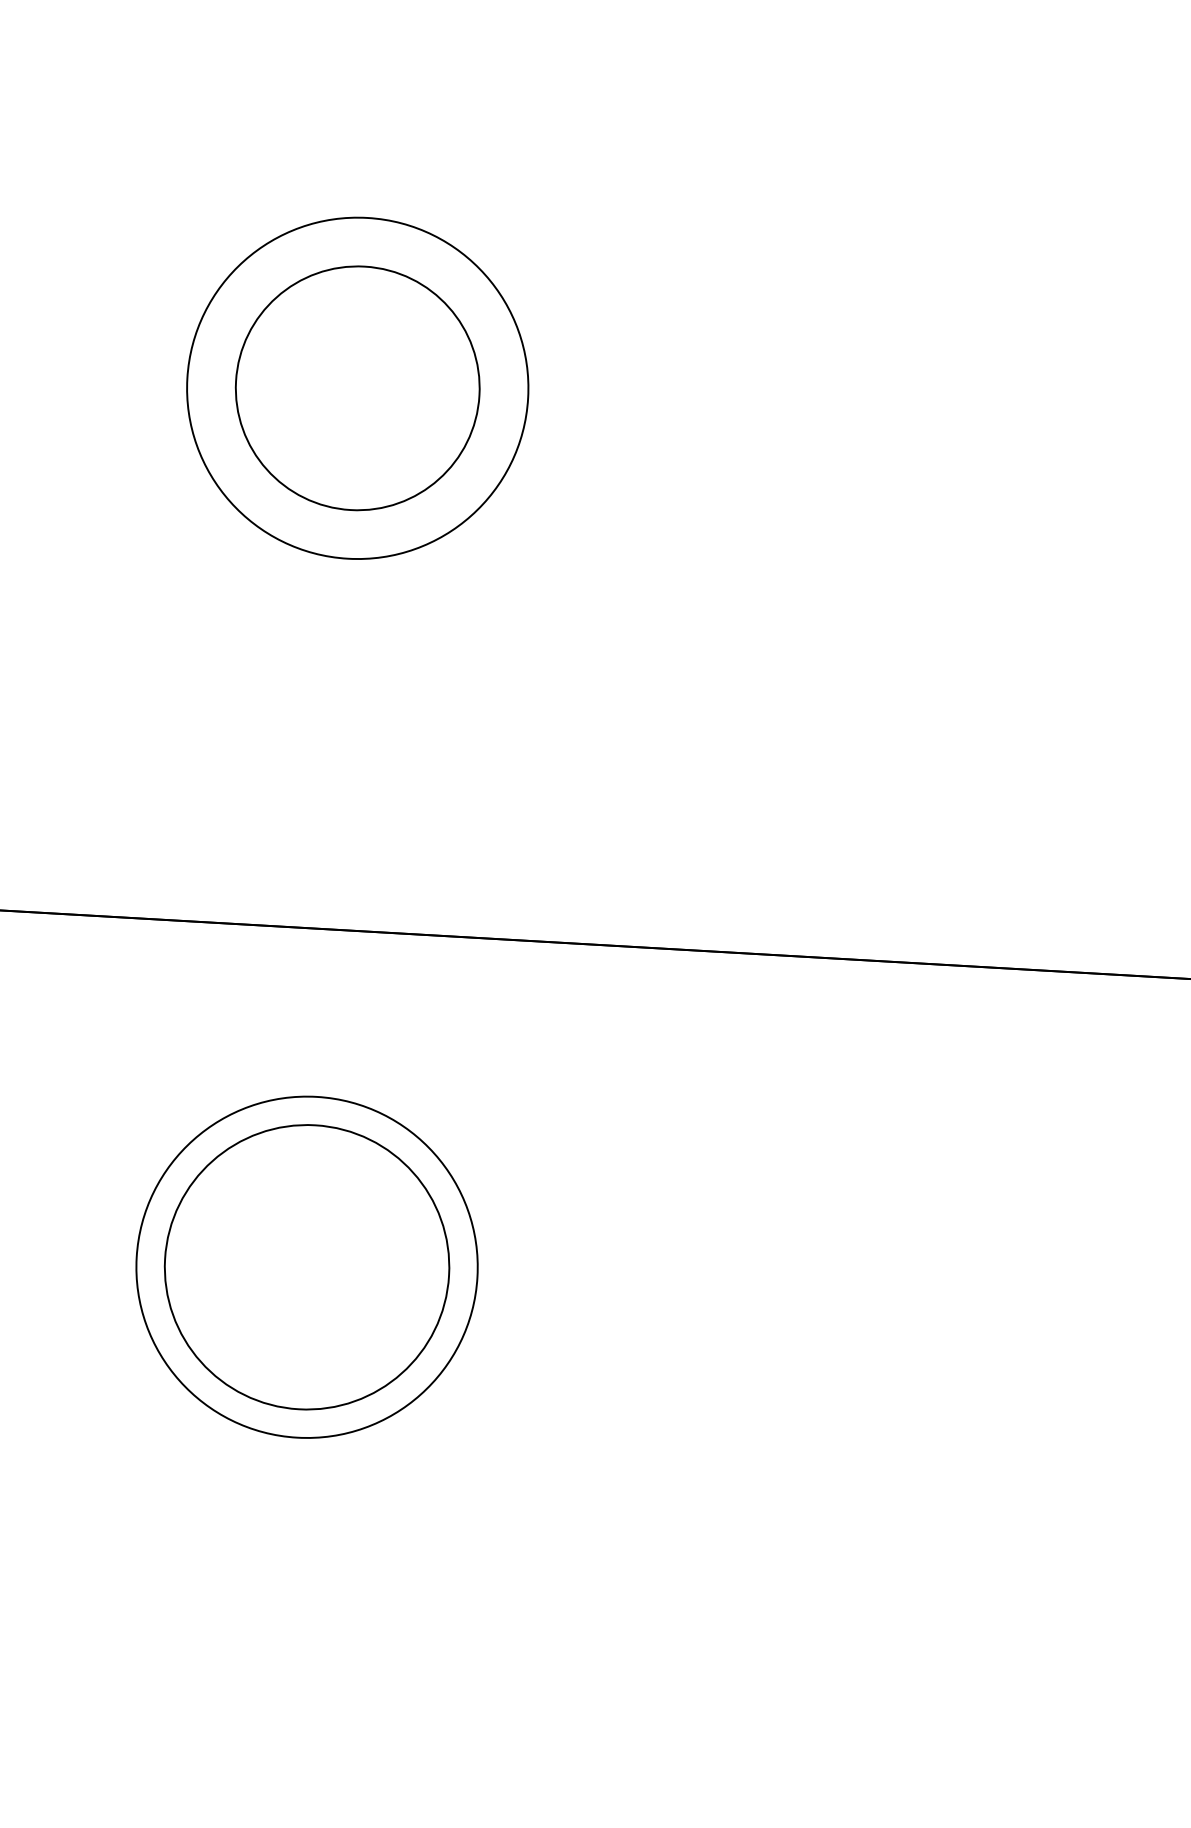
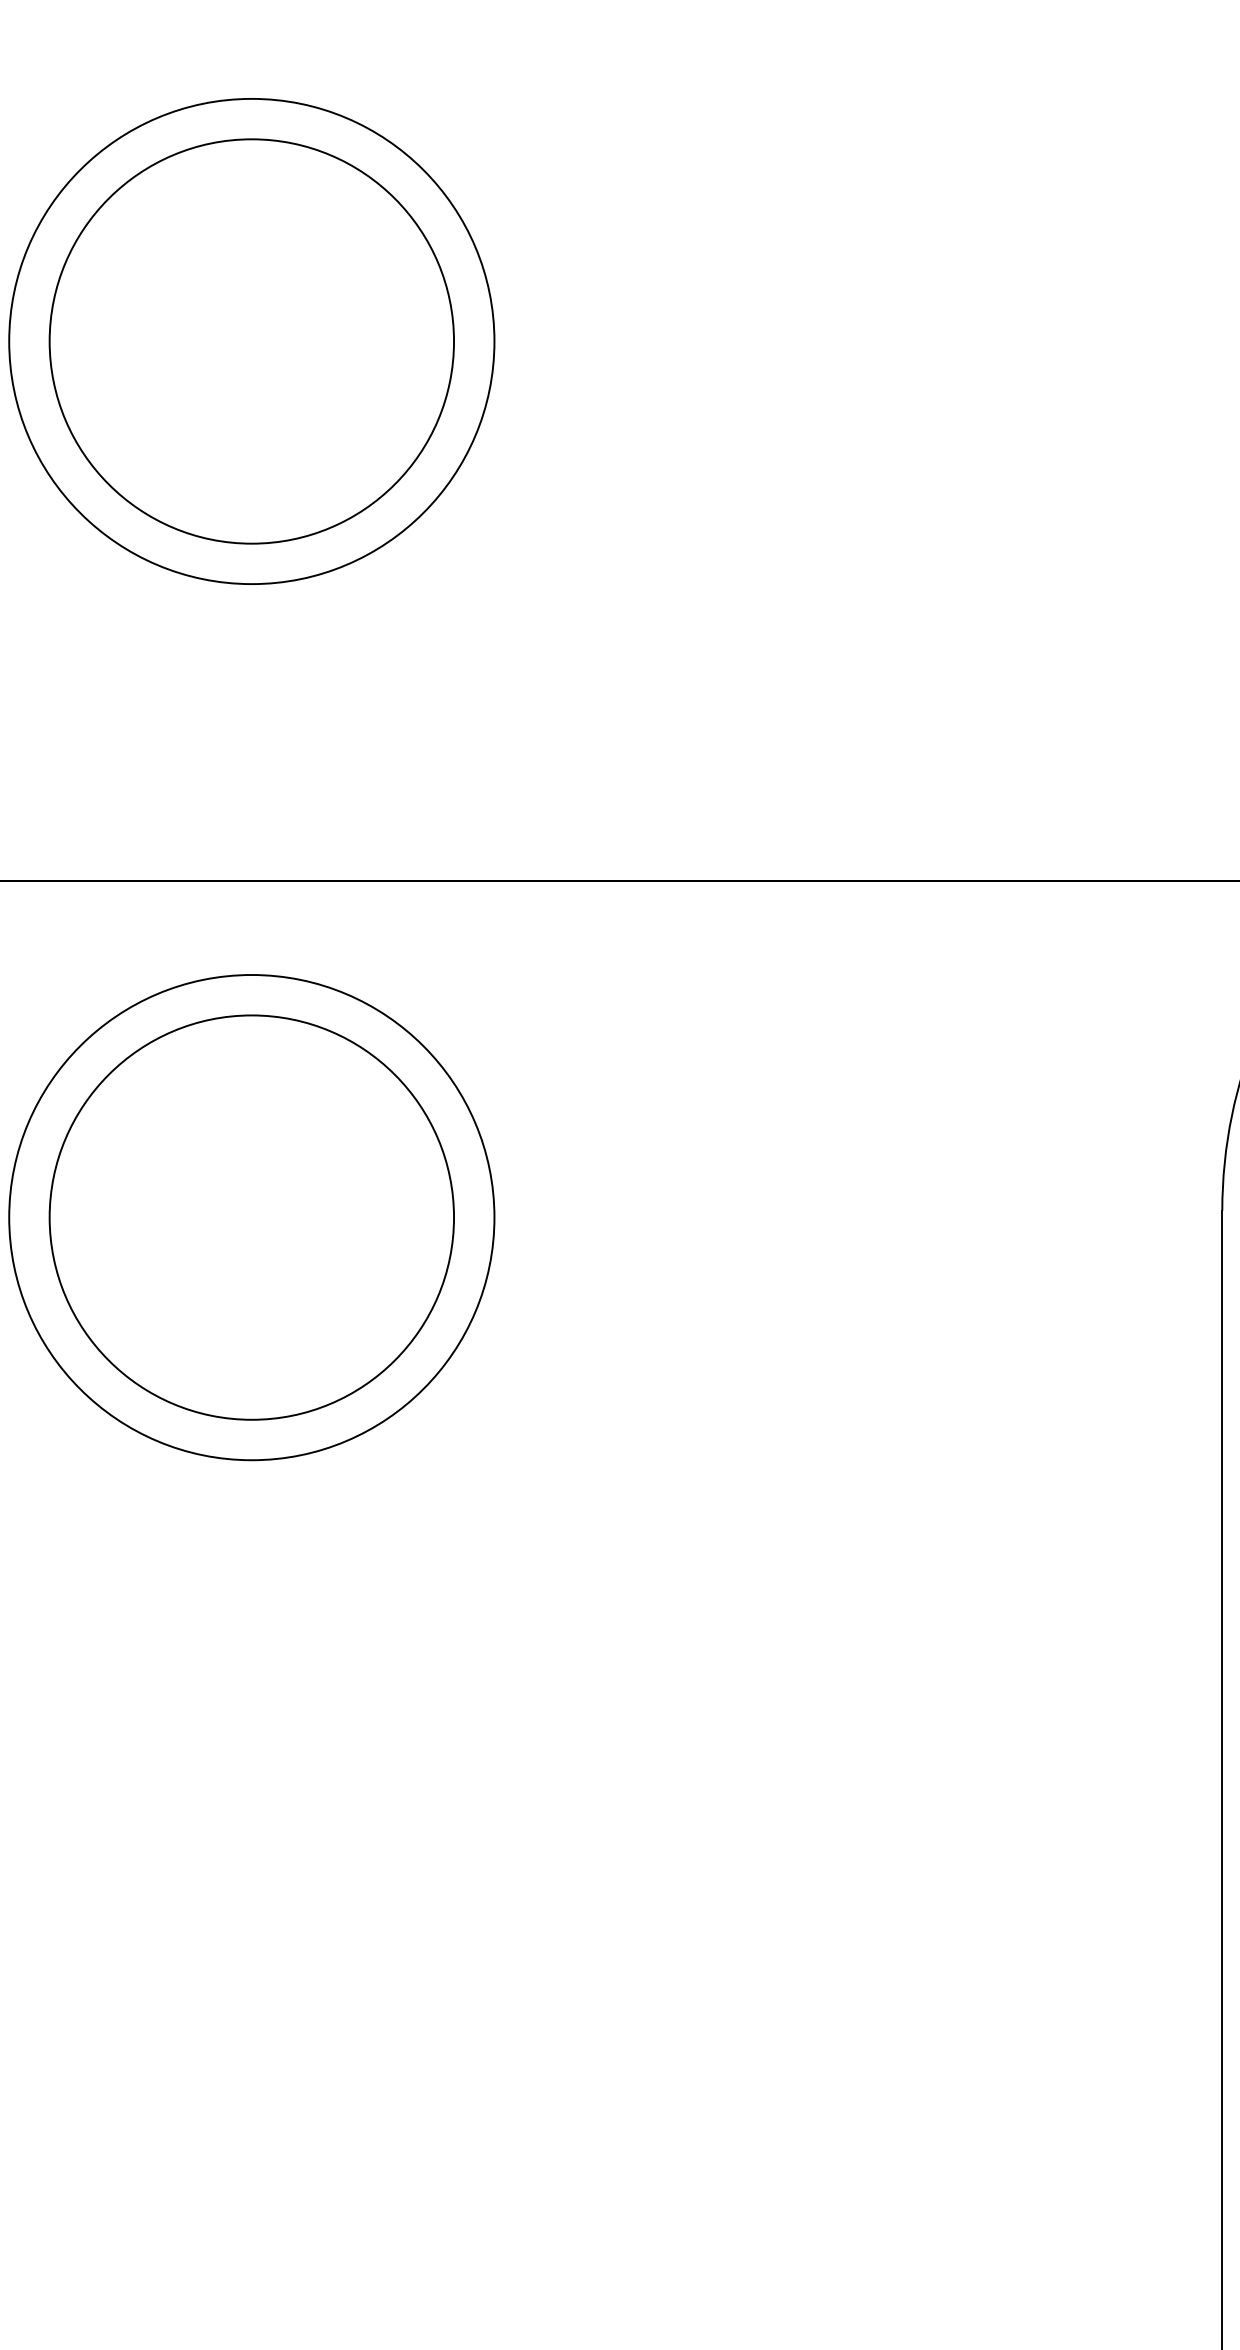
circle: (357, 388) -> (251, 341), size x1.43
circle: (357, 388) -> (251, 341), size x1.67
circle: (306, 1267) -> (251, 1217), size x1.43
circle: (306, 1267) -> (251, 1217), size x1.43

